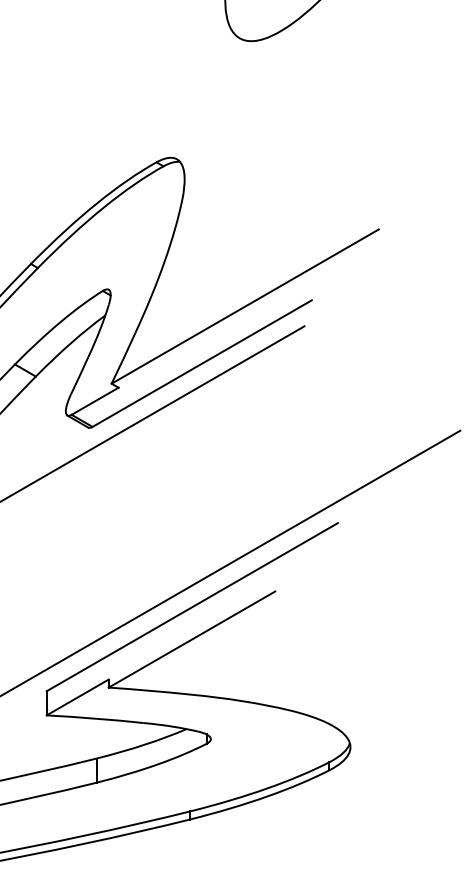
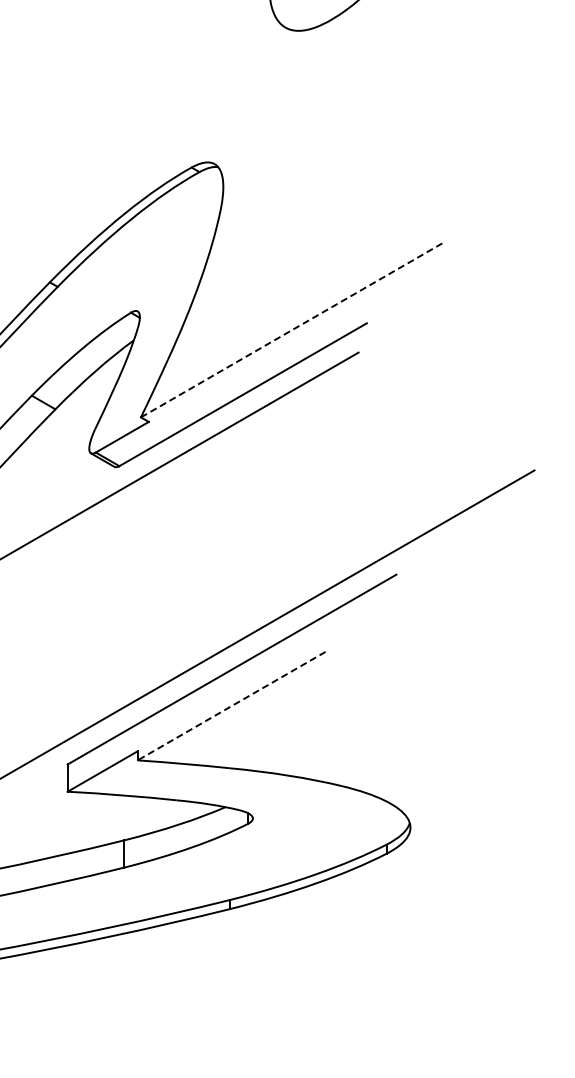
line: (245, 306) -> (292, 330), solid -> dashed
line: (191, 639) -> (231, 706), solid -> dashed

